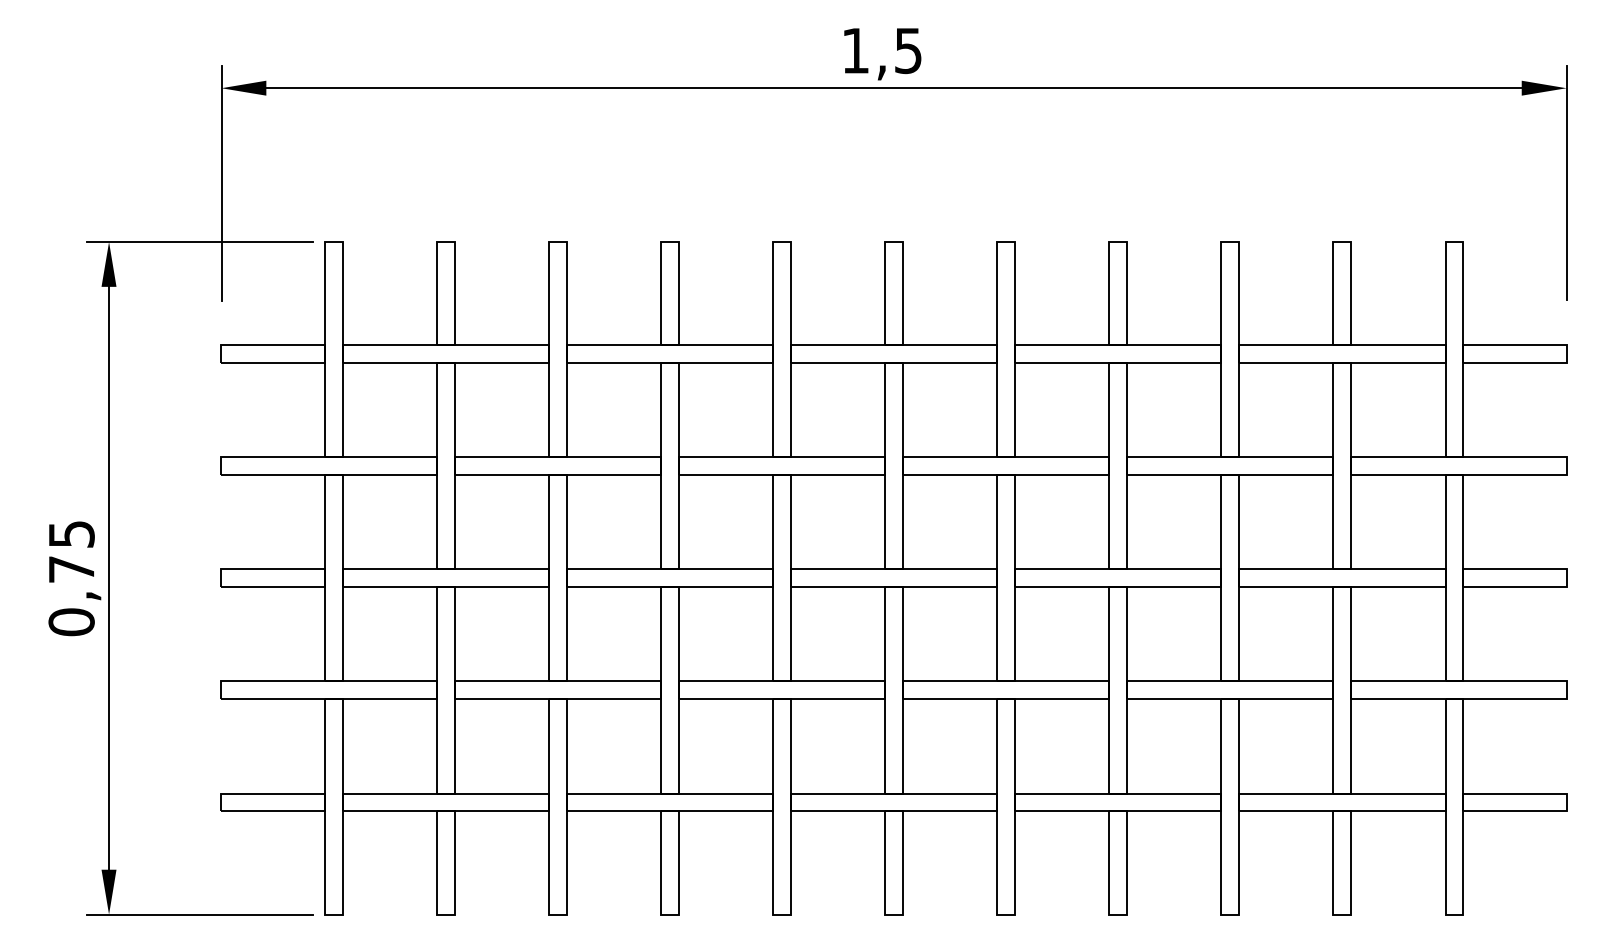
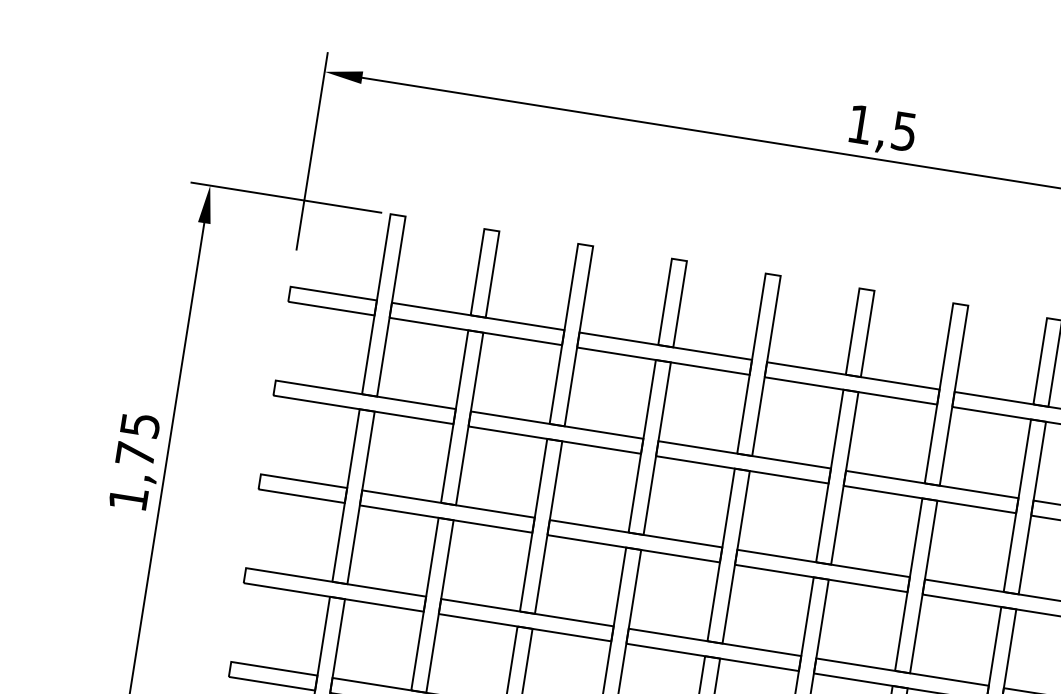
text: (71, 622) -> (128, 498), 0,75 -> 1,75

